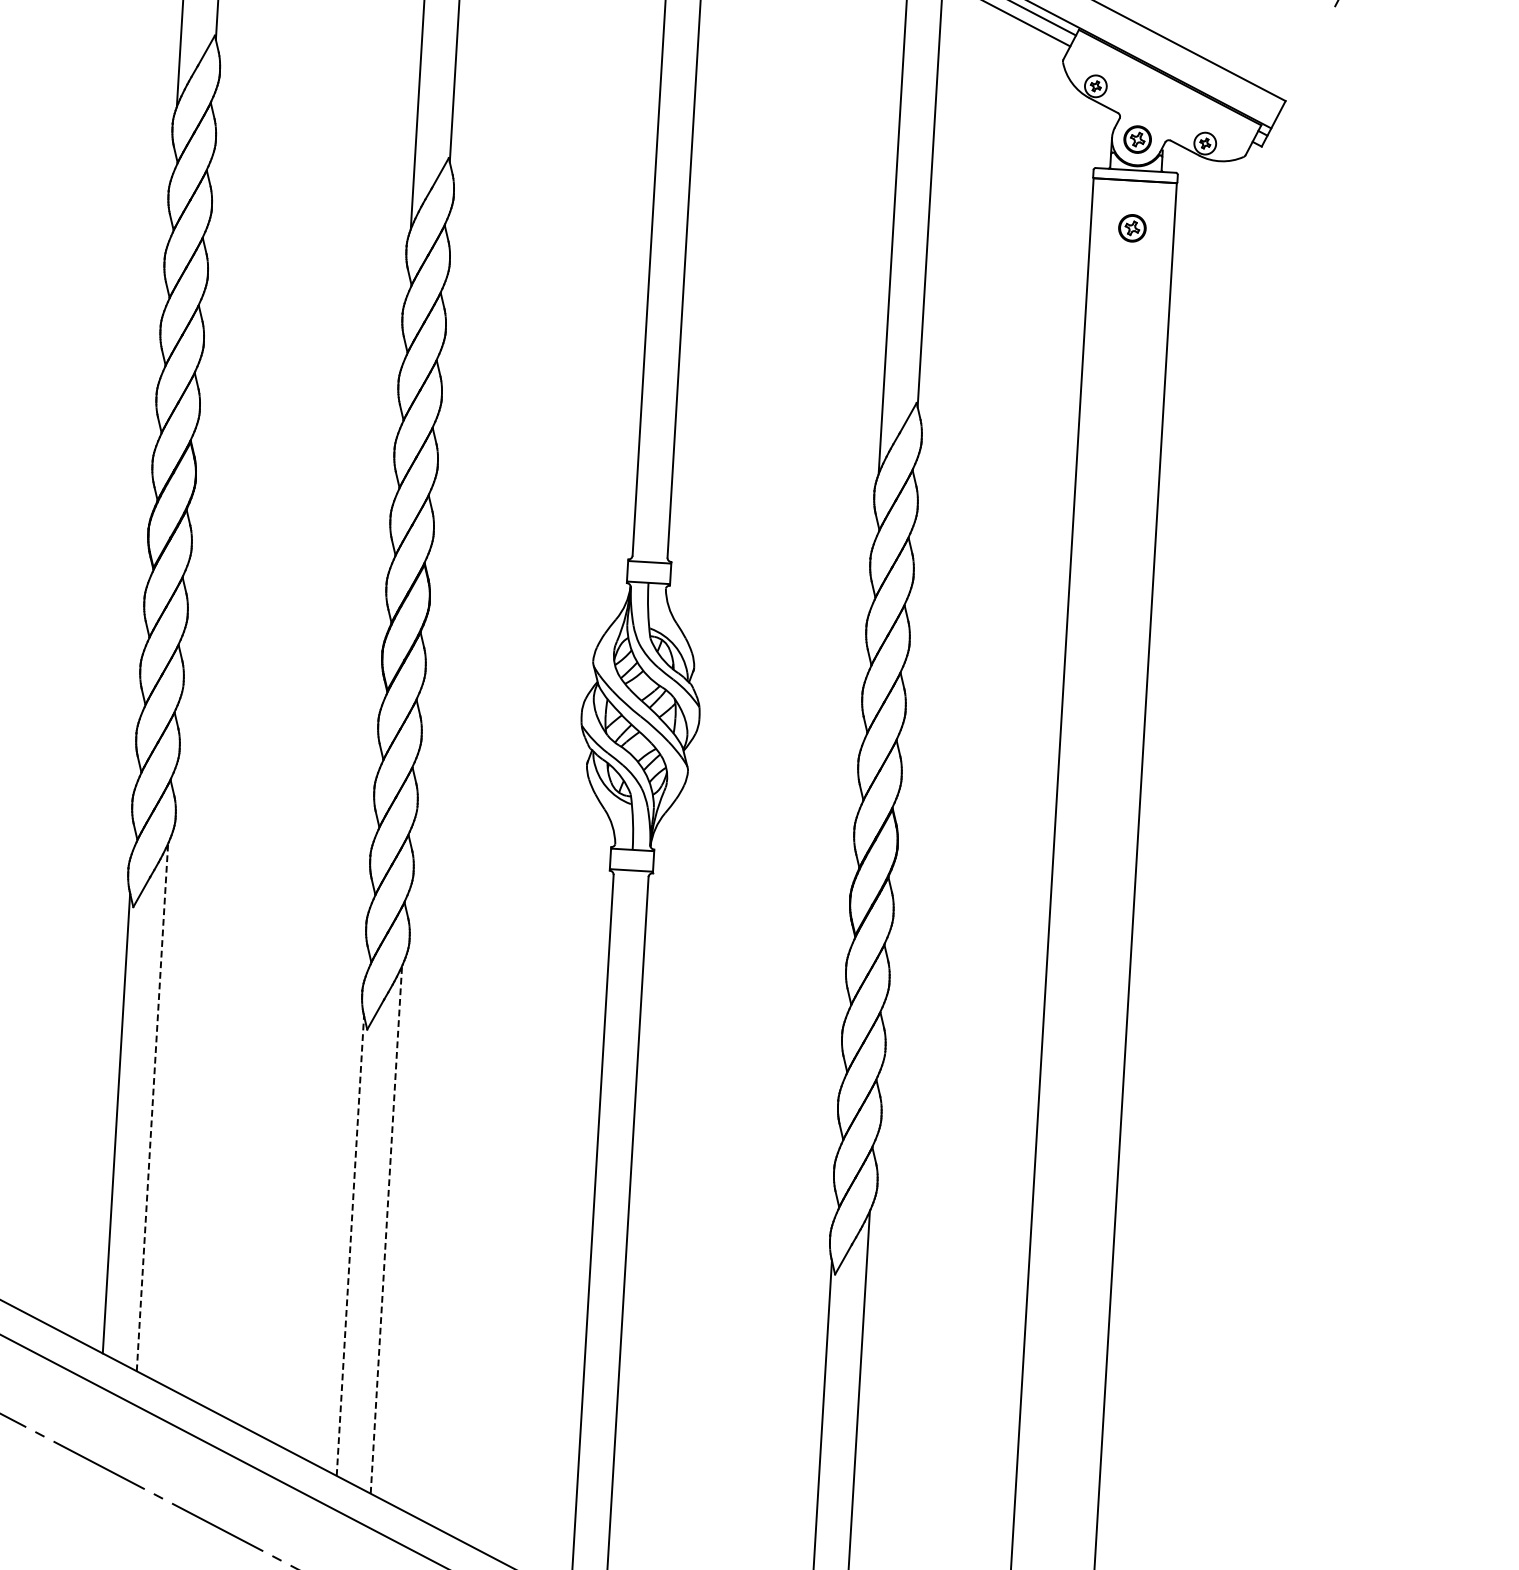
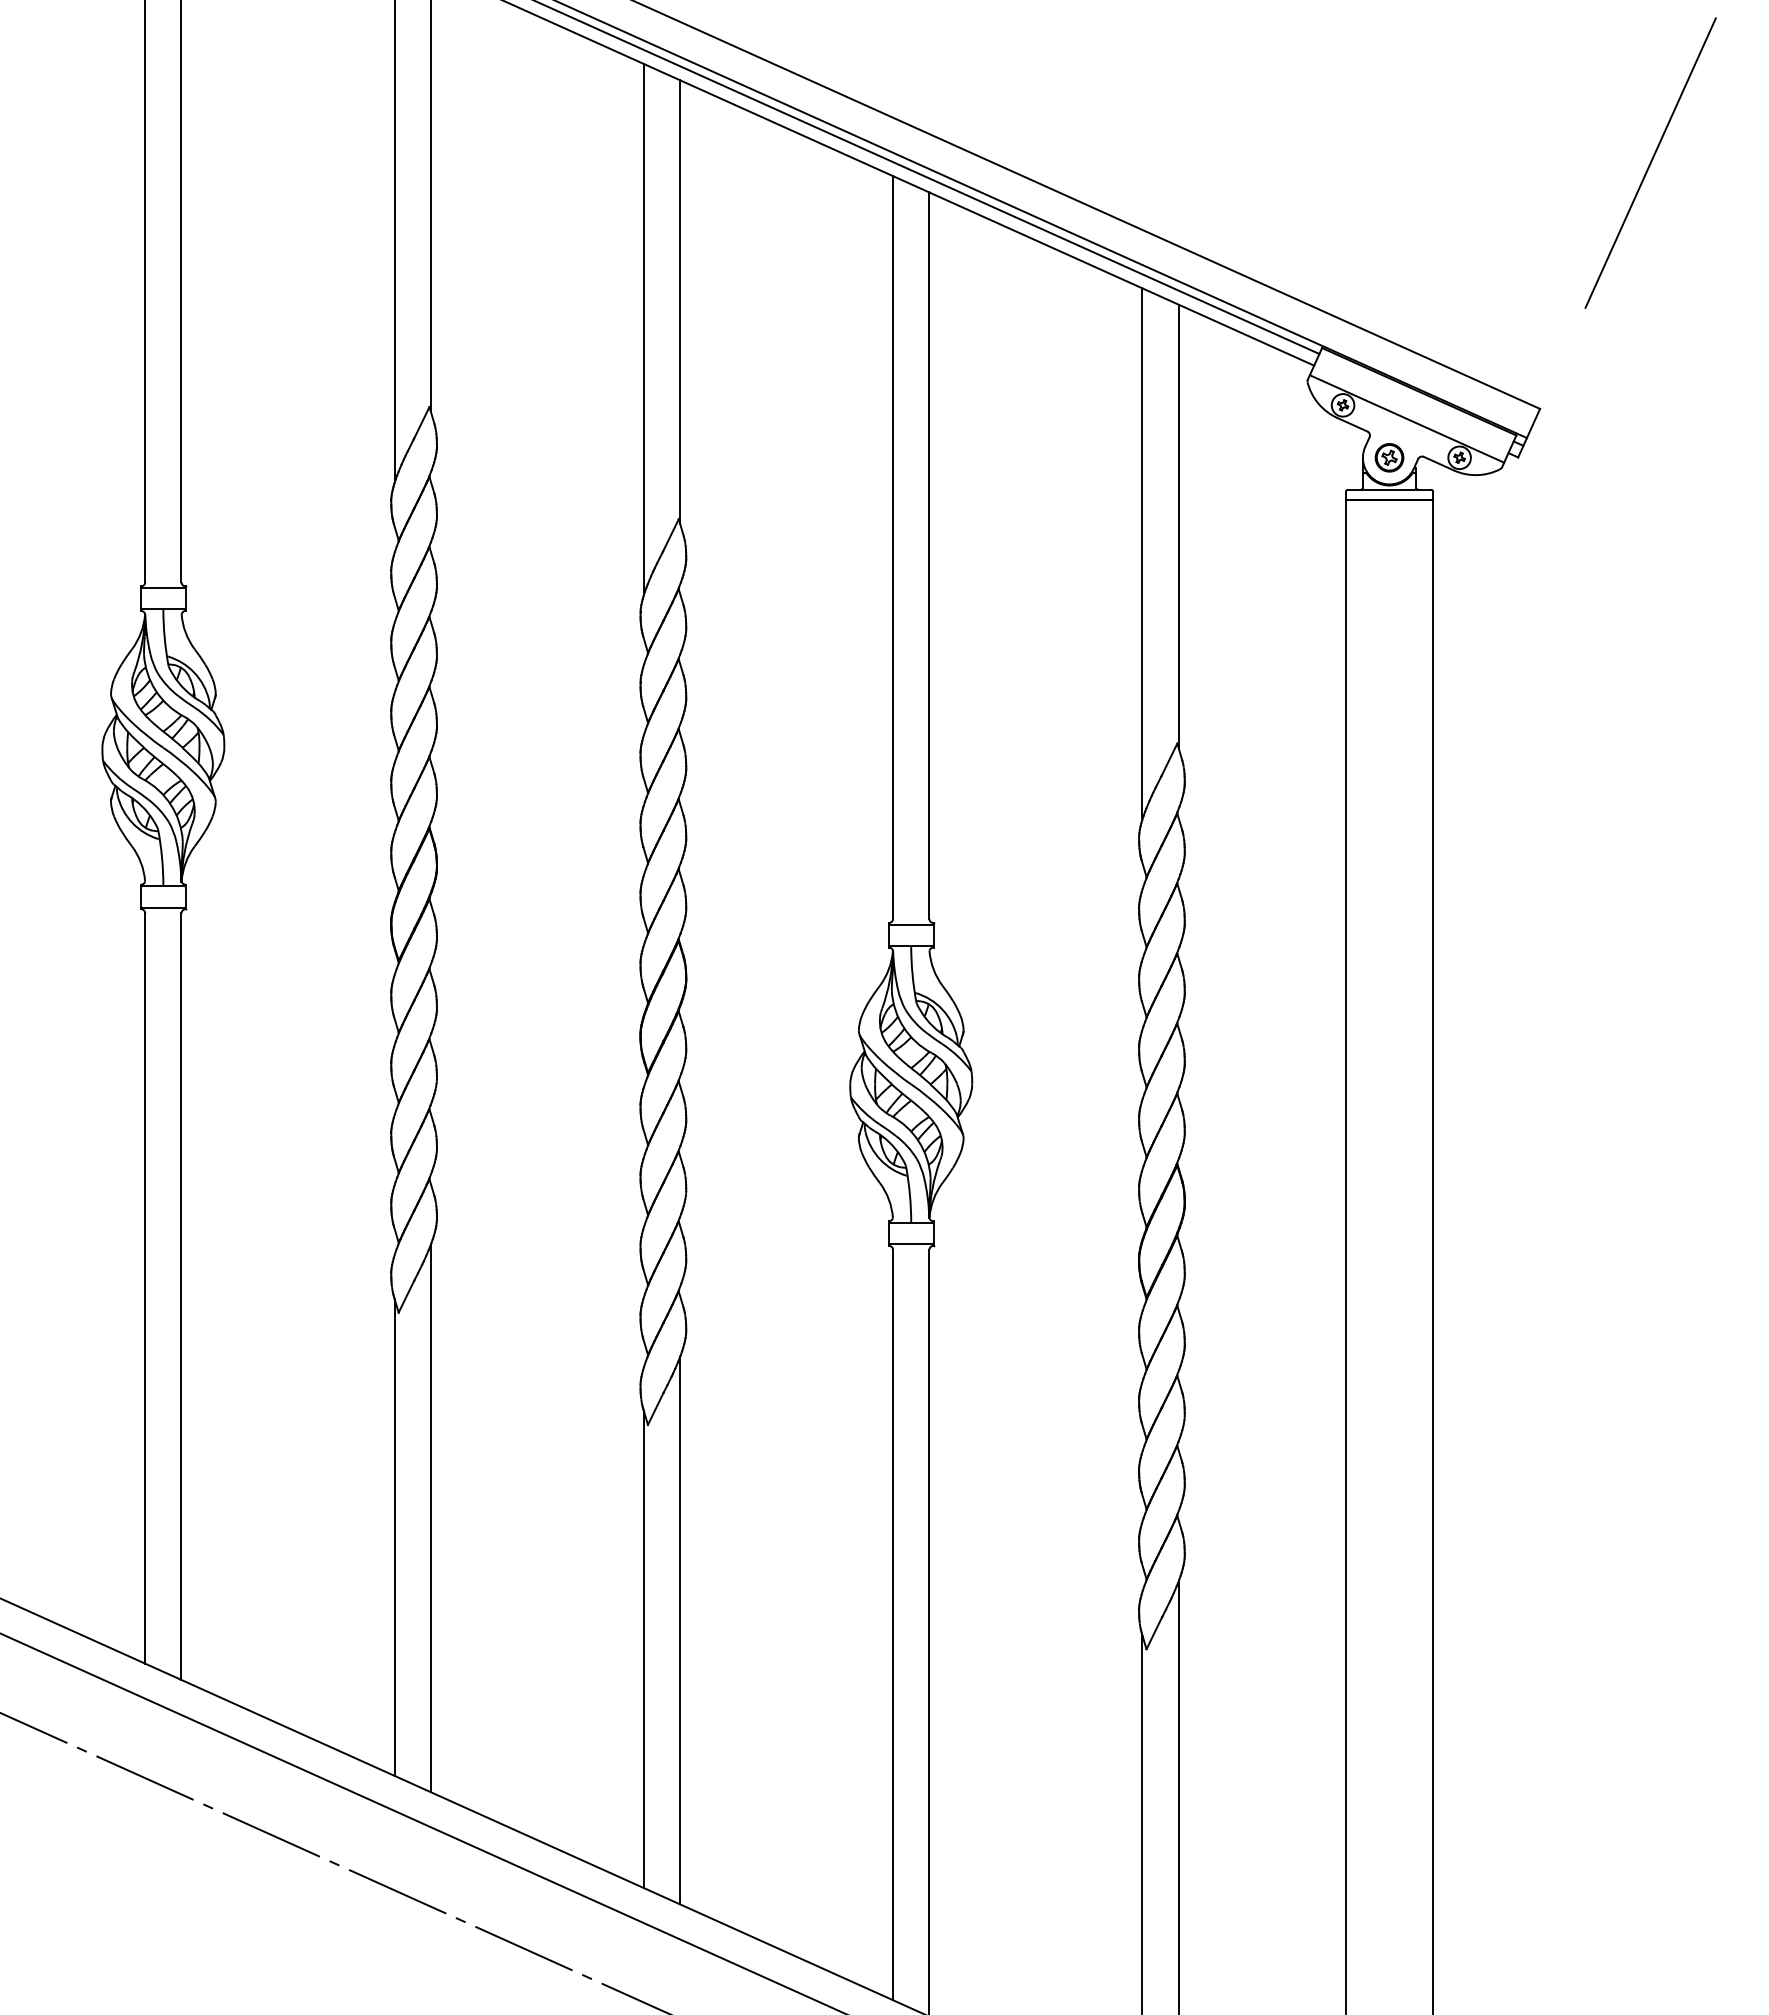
line: (1156, 102) -> (1406, 418), added
part: (1132, 228) -> (1389, 549), removed
line: (152, 1107) -> (430, 1518), dashed -> solid
line: (386, 1229) -> (680, 1630), dashed -> solid
line: (350, 1244) -> (643, 1648), dashed -> solid

